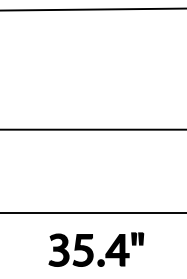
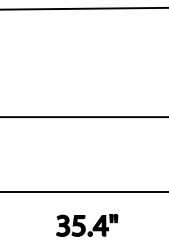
part: (96, 249) -> (87, 225), size x0.71

